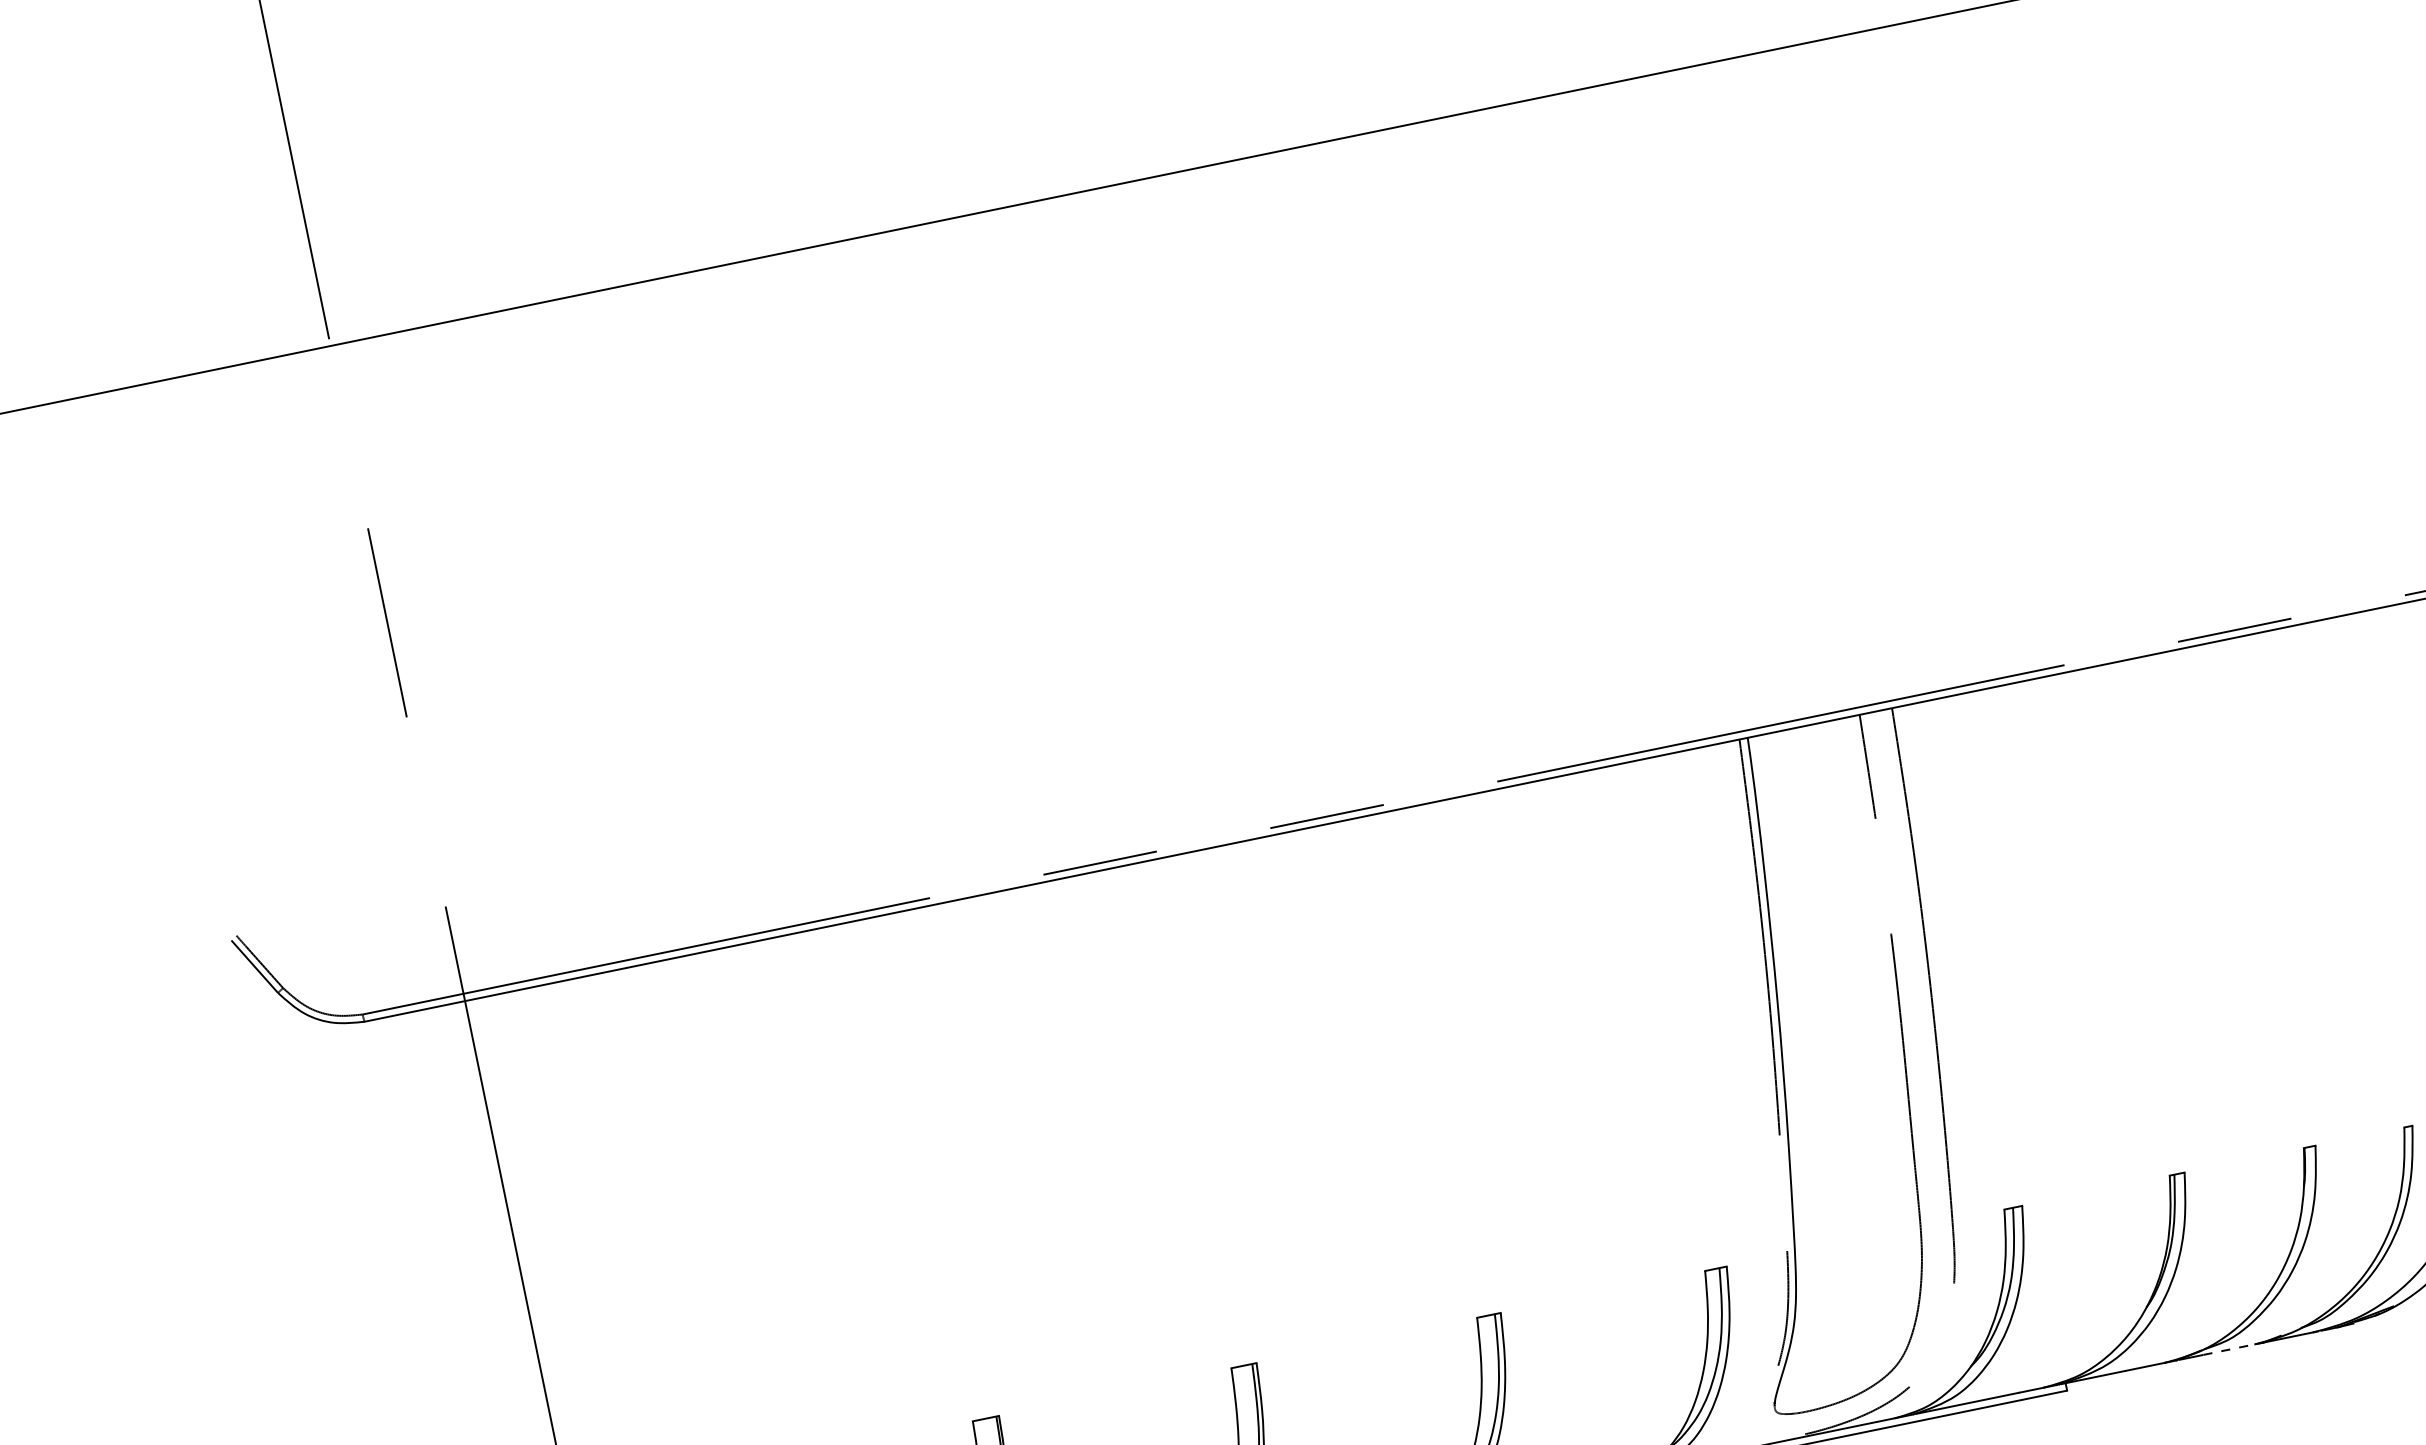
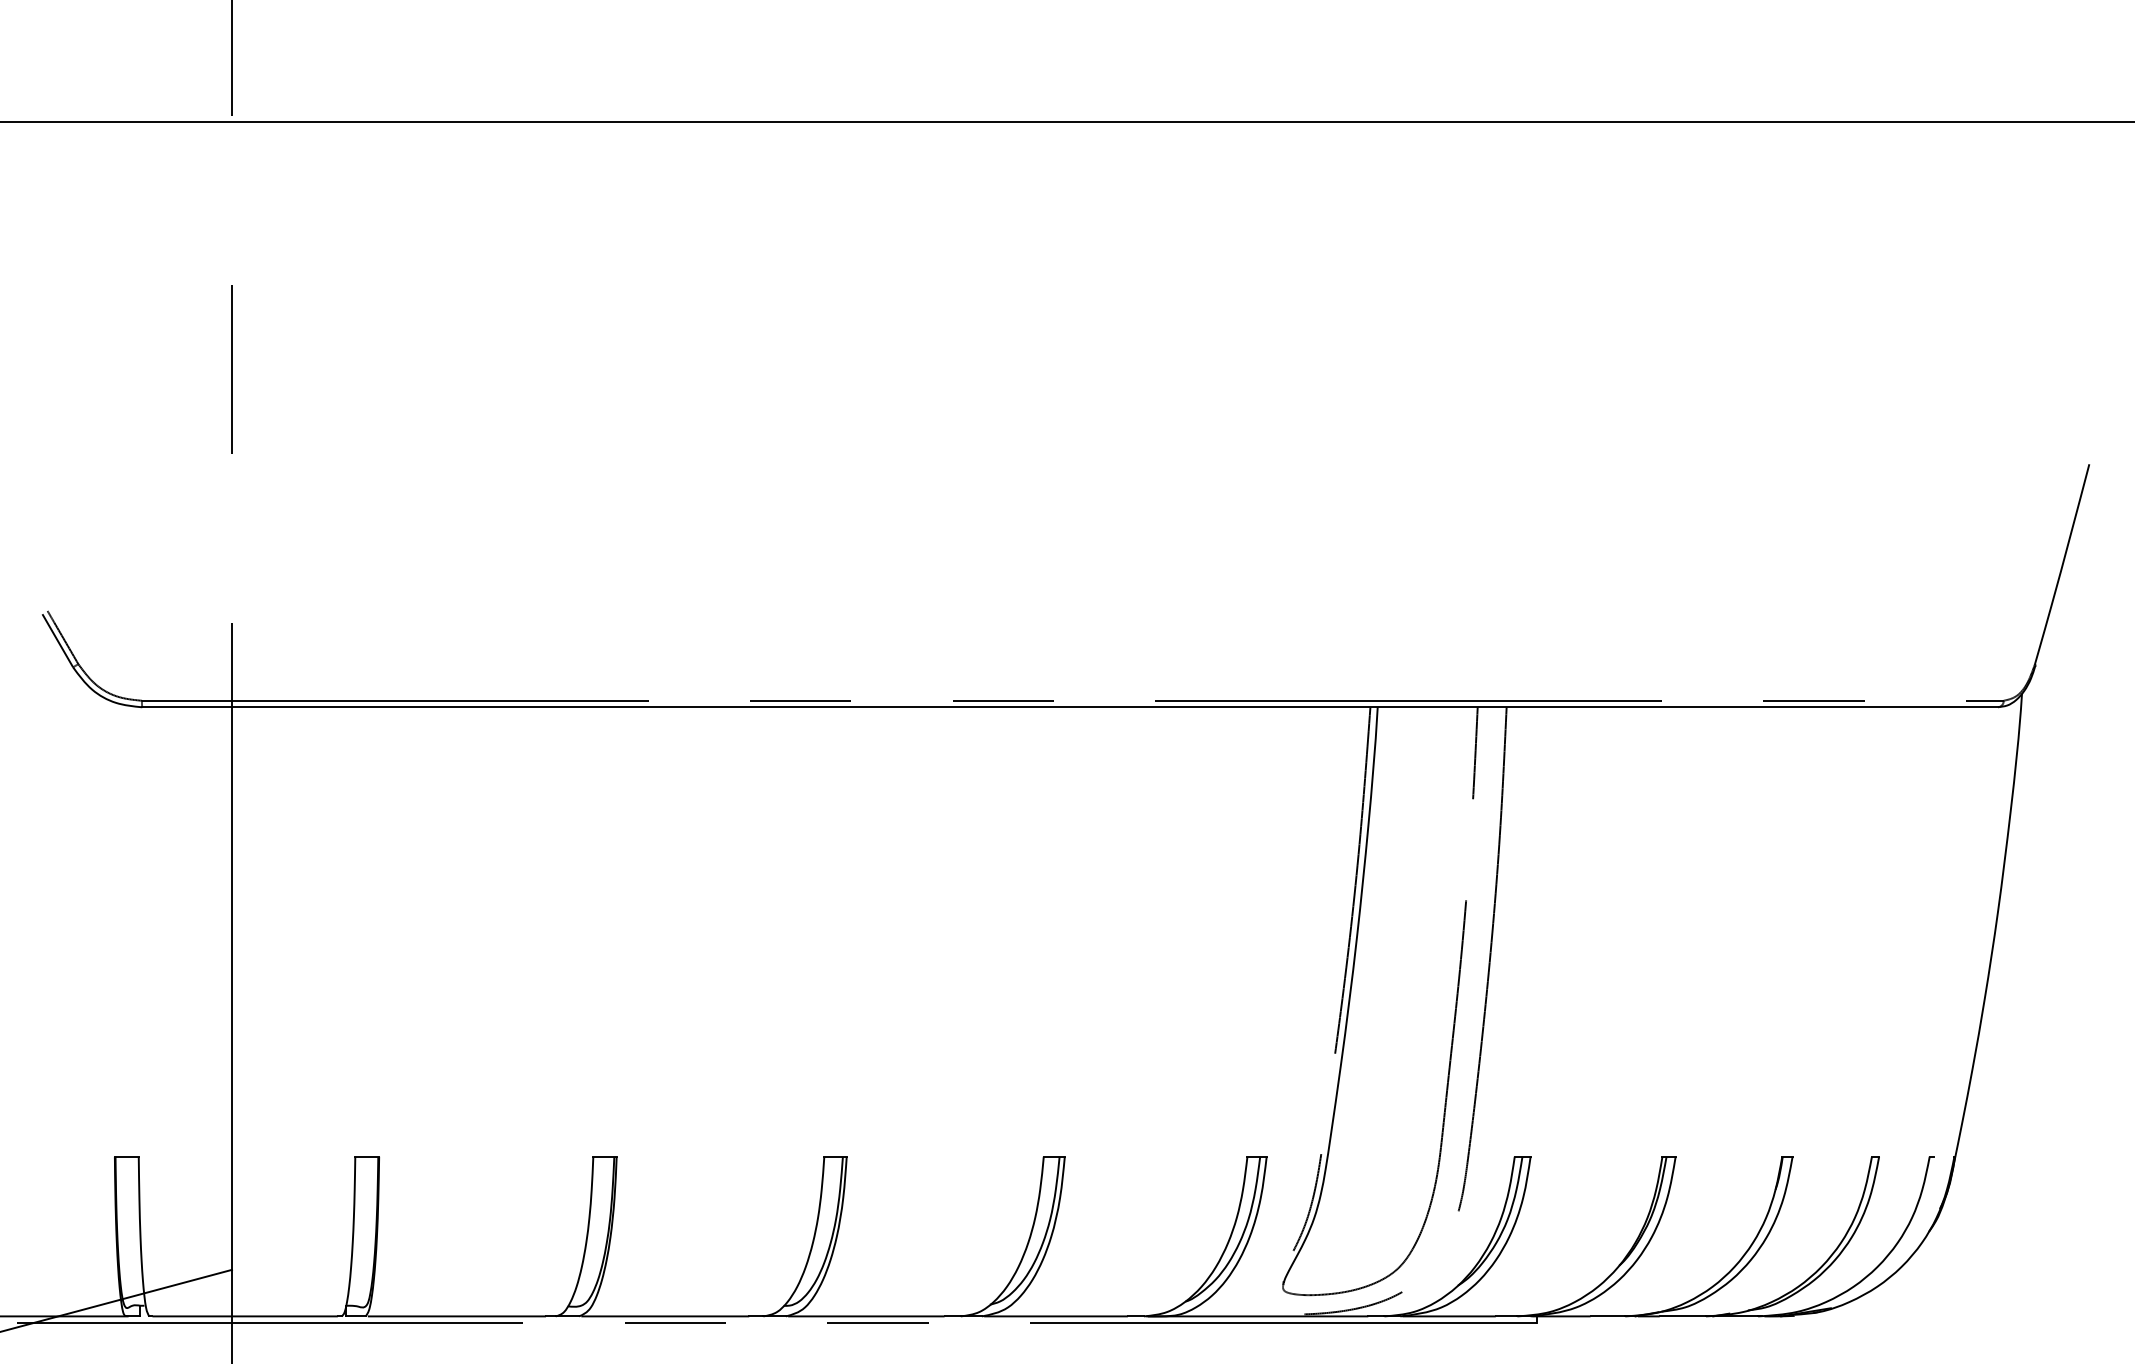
line: (2230, 1349) -> (1683, 1316), dashed -> solid

